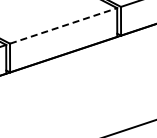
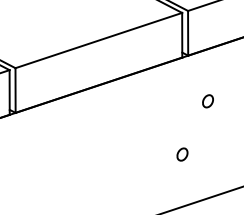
line: (64, 25) -> (100, 39), dashed -> solid
part: (133, 64) -> (207, 100), added
part: (117, 99) -> (182, 154), added

